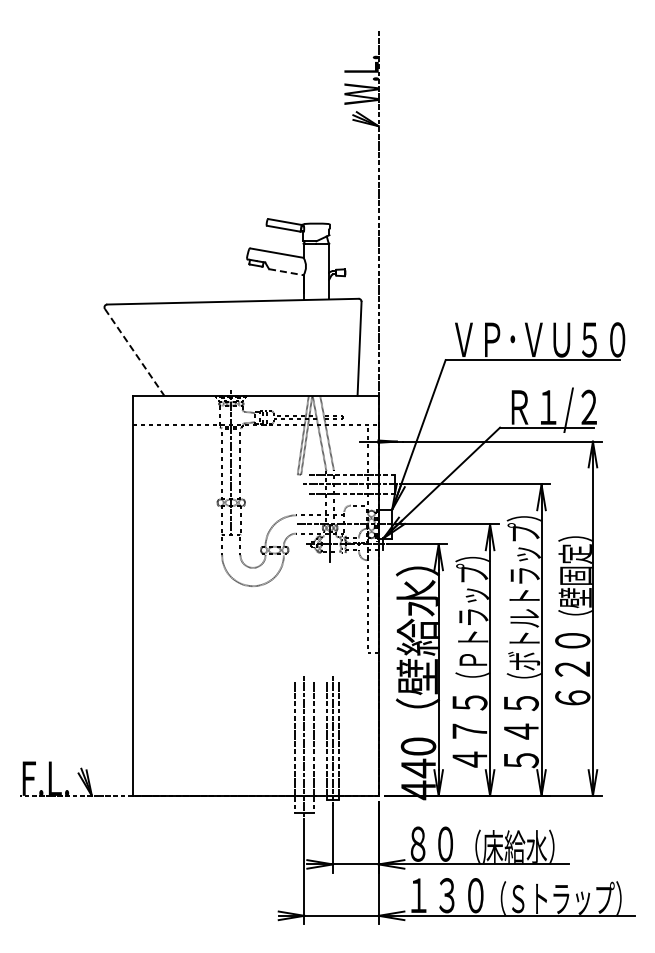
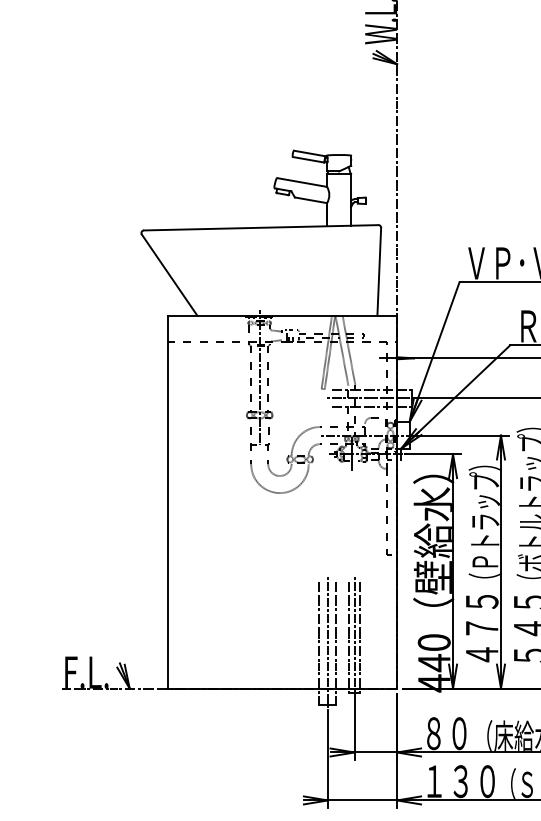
line: (286, 272) -> (311, 200), dashed -> solid
line: (134, 352) -> (169, 275), dashed -> solid

